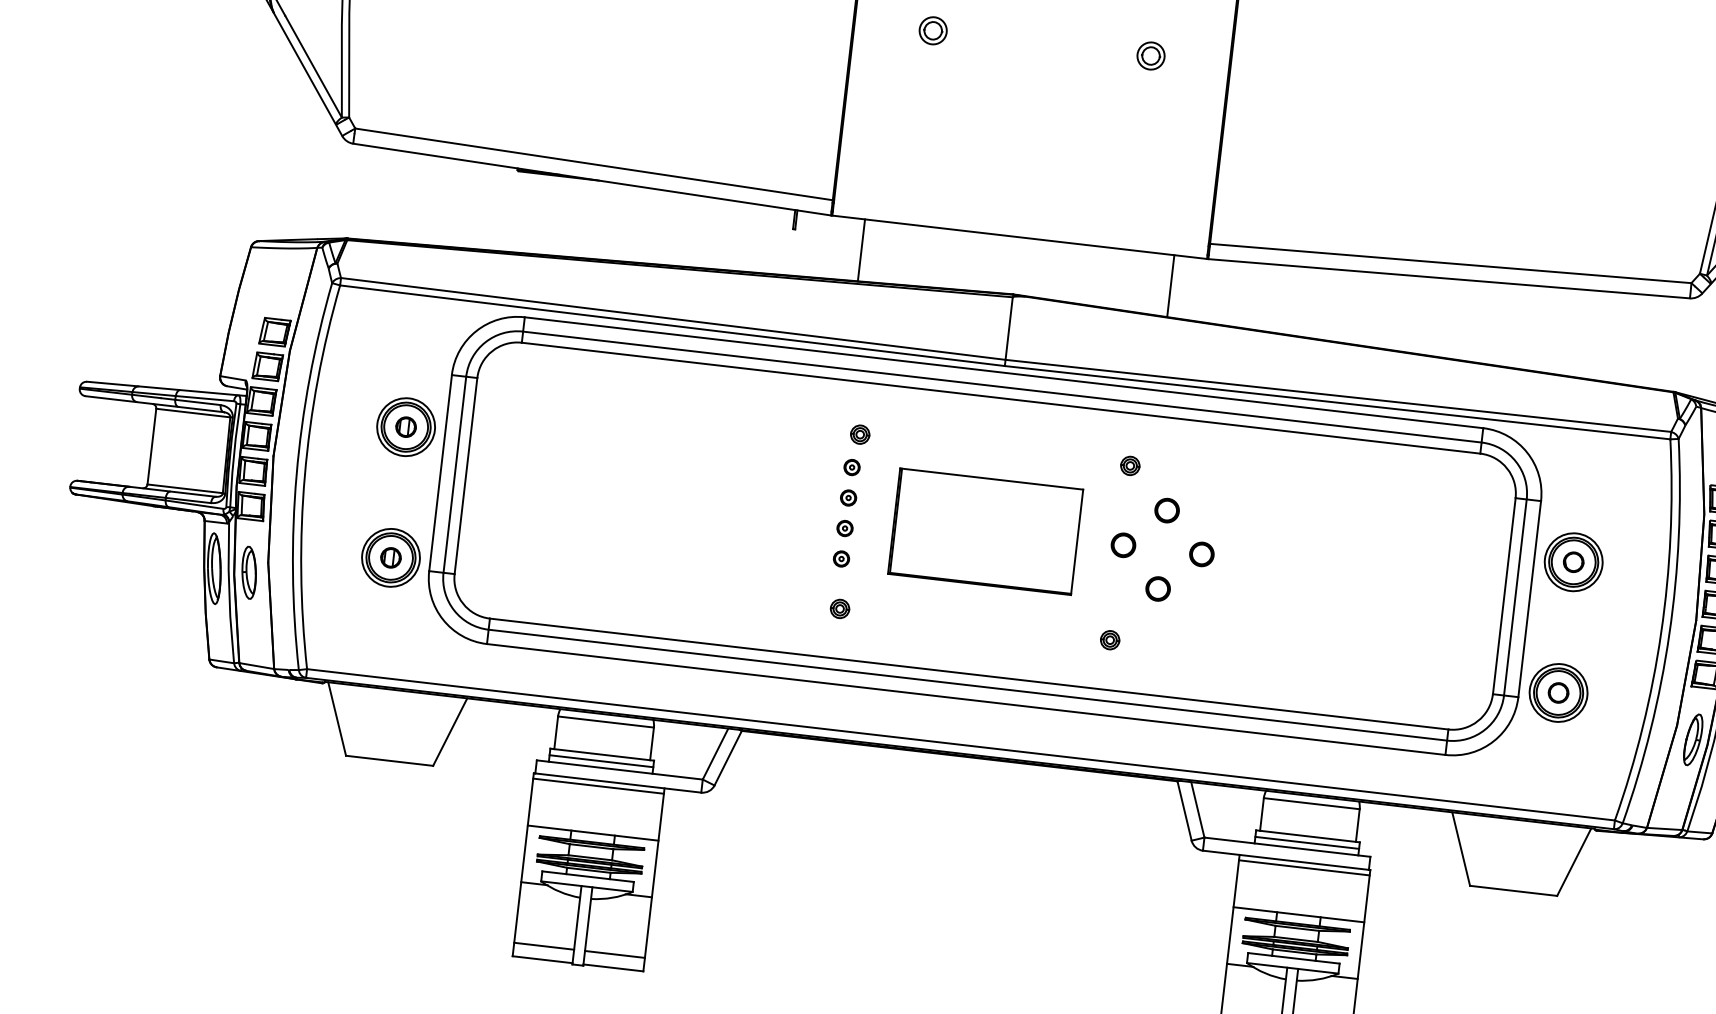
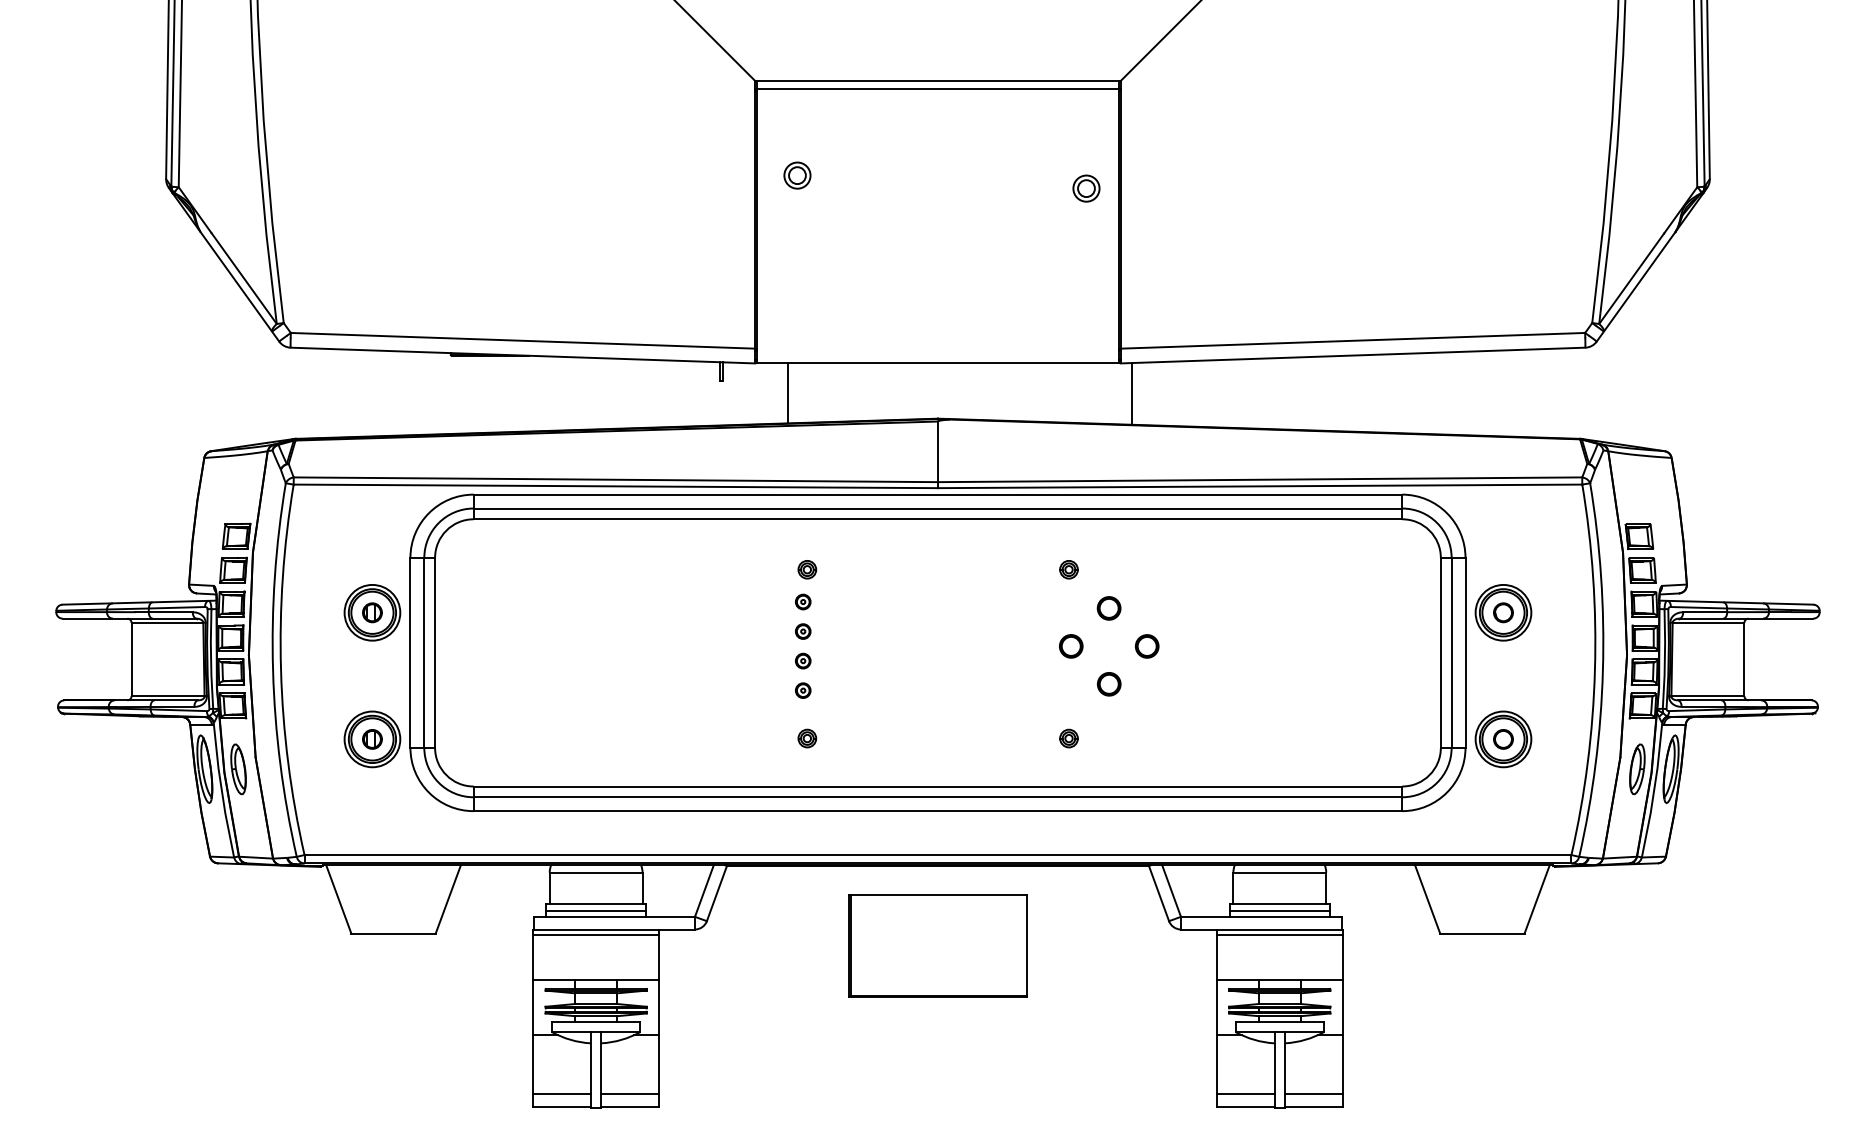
part: (933, 30) -> (797, 175), moved
part: (1151, 55) -> (1086, 188), moved
line: (1170, 286) -> (1131, 393), moved
part: (985, 531) -> (937, 945), moved

